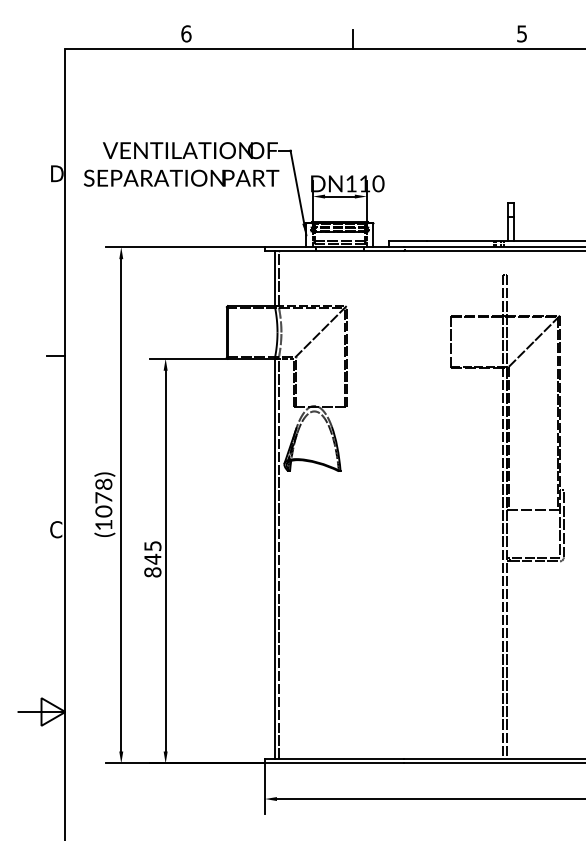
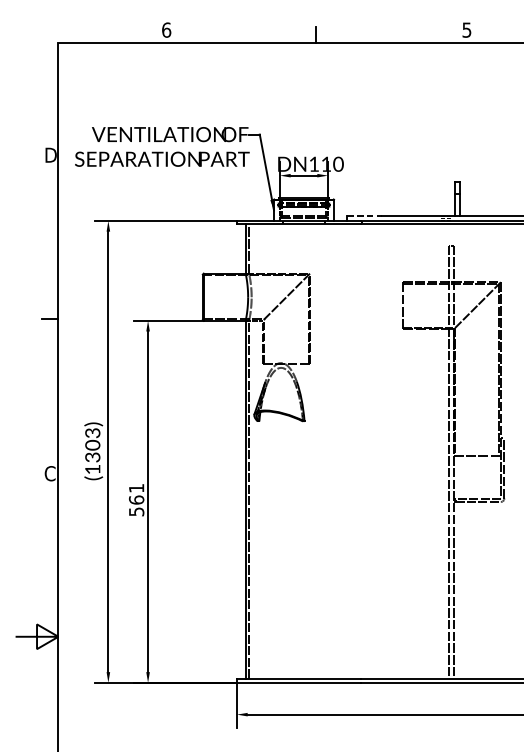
line: (408, 241) -> (365, 215), solid -> dashed
text: (103, 497) -> (92, 444), (1078) -> (1303)
text: (152, 559) -> (136, 500), 845 -> 561

